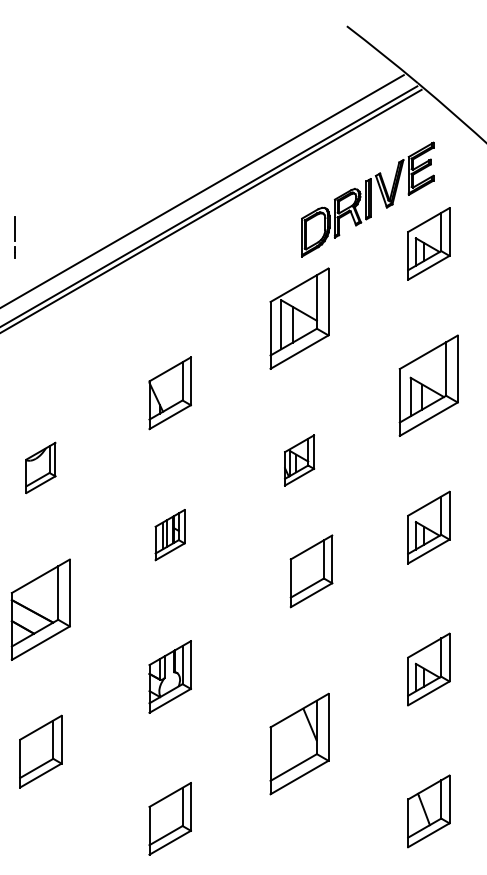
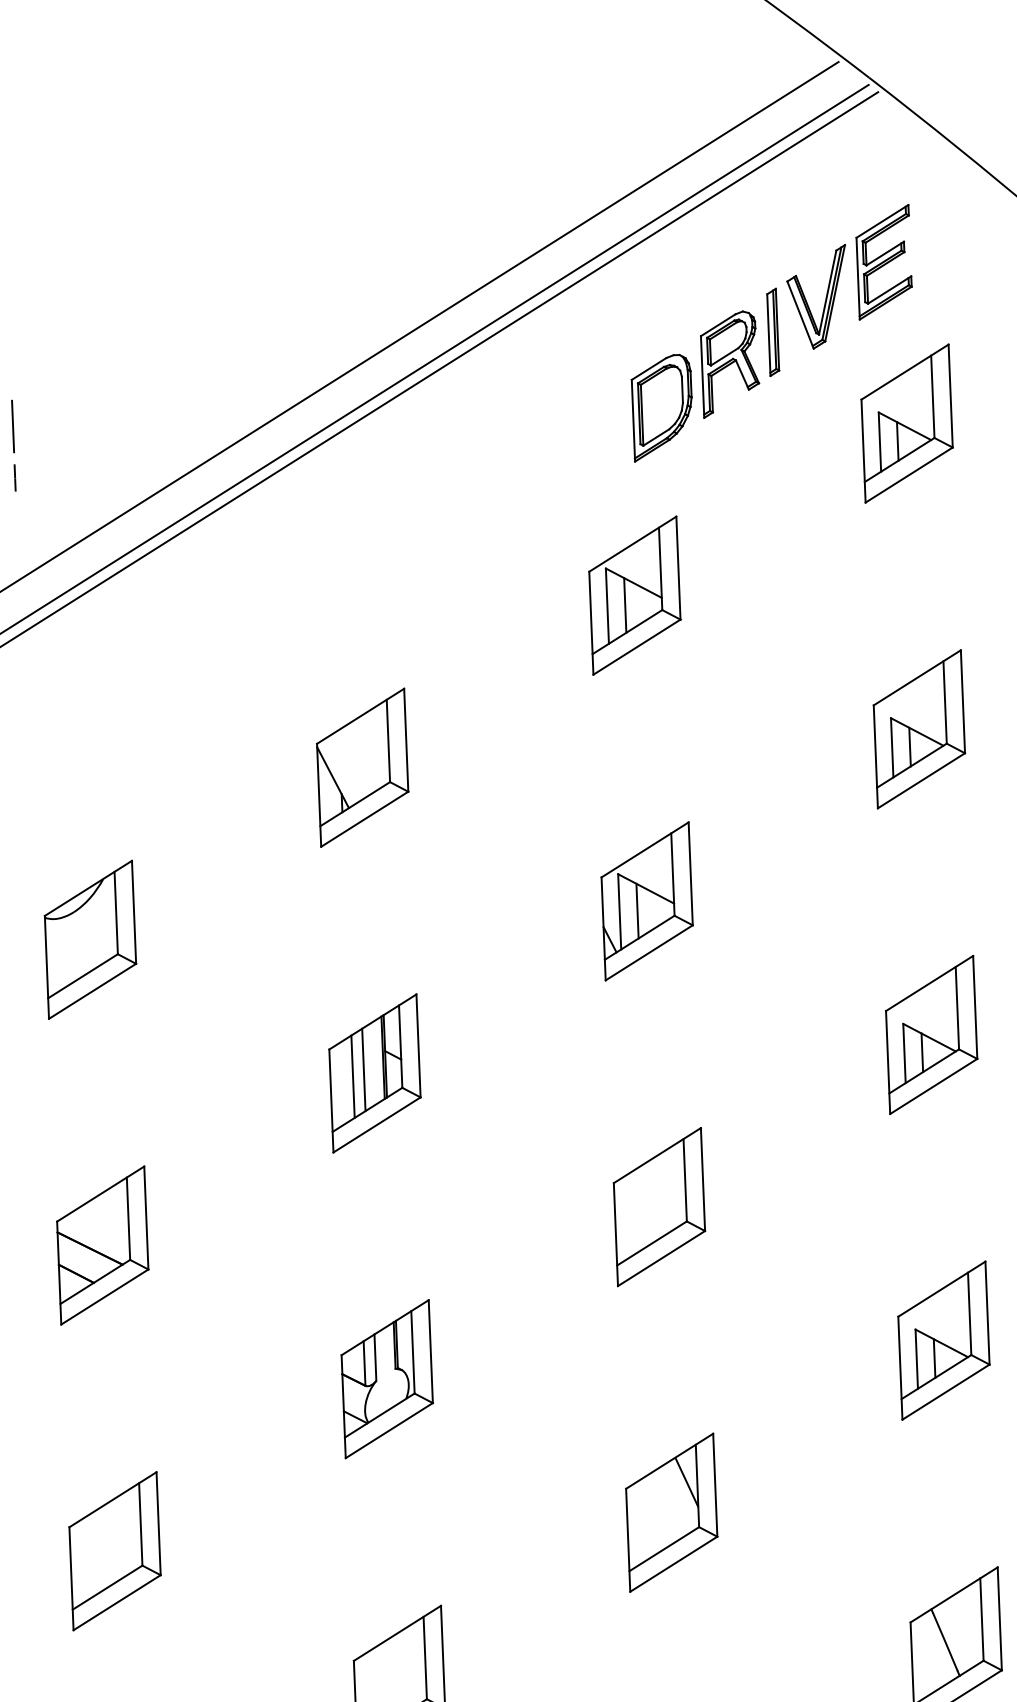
part: (299, 318) -> (634, 595), size x0.71
part: (428, 385) -> (918, 728), size x0.71
part: (299, 460) -> (647, 901), size x1.43
part: (40, 467) -> (89, 938), size x1.43
part: (169, 534) -> (373, 1072), size x1.43
part: (311, 571) -> (659, 1207), moved
part: (40, 609) -> (101, 1244), size x0.71
part: (299, 744) -> (671, 1513), size x0.71

